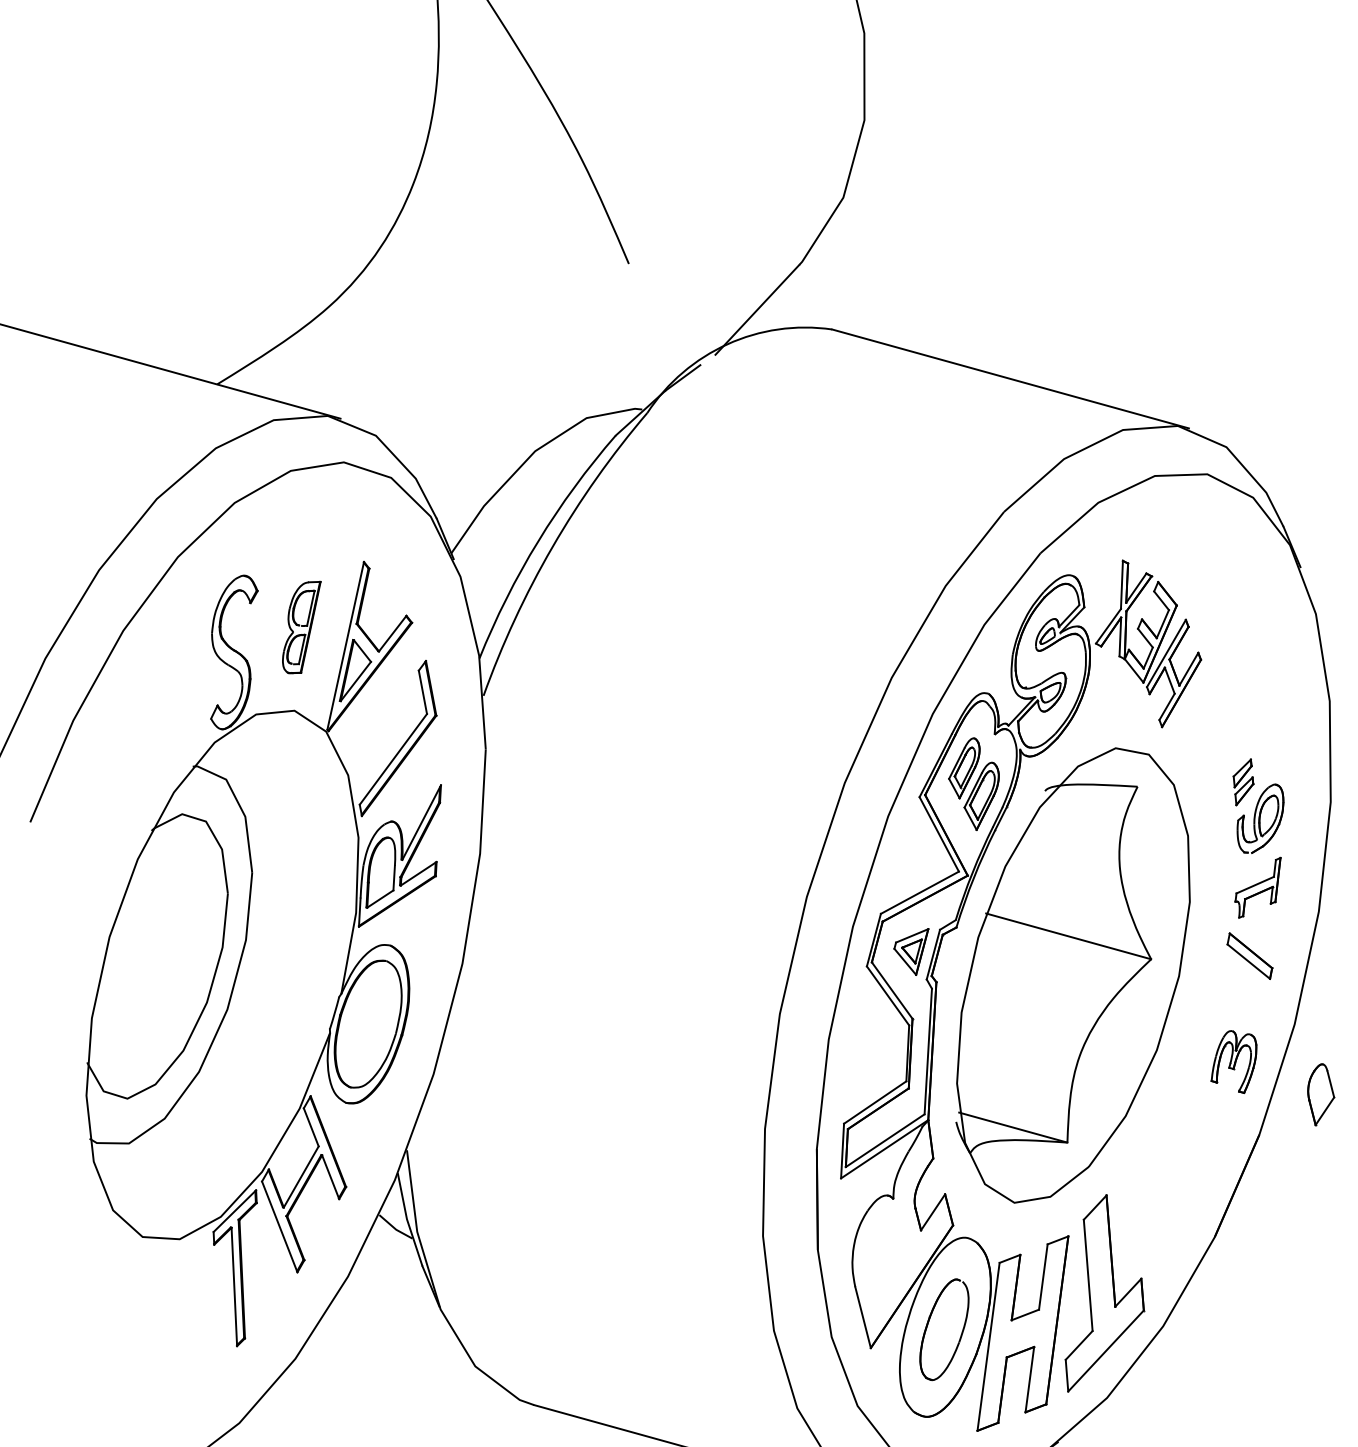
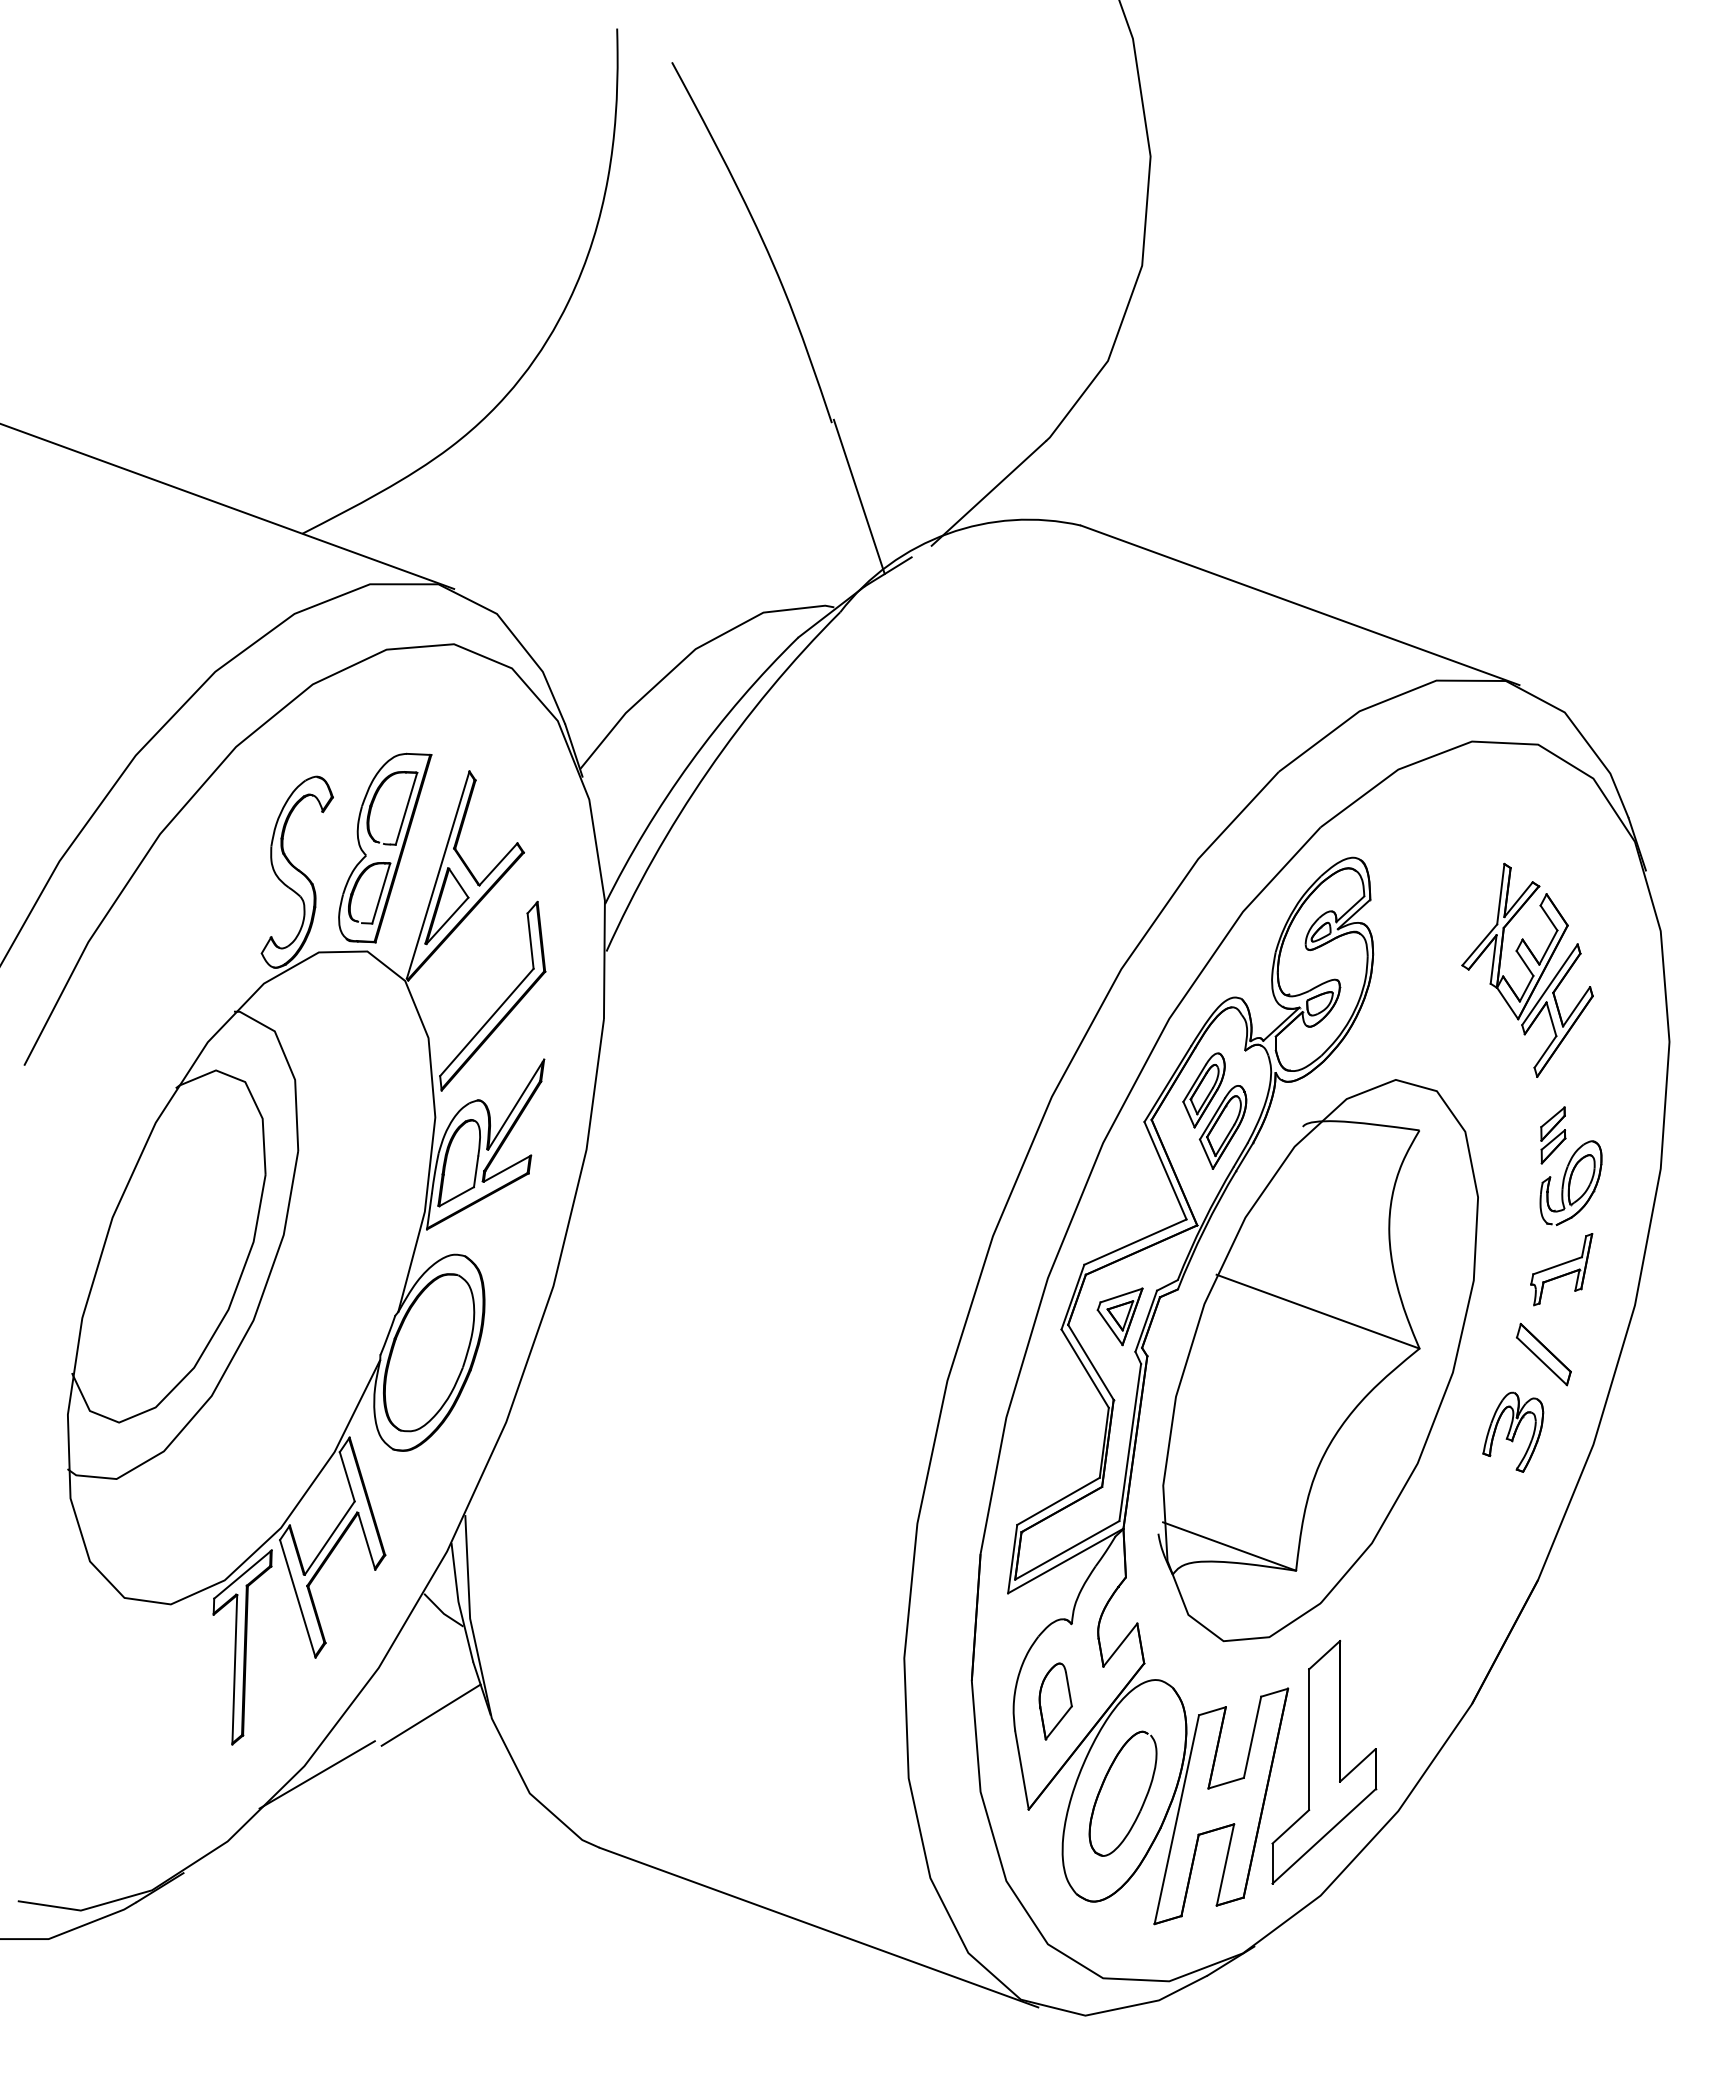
line: (654, 320) -> (858, 496), added
part: (302, 627) -> (385, 847), size x1.67
part: (1147, 642) -> (1527, 969), moved
part: (1234, 1061) -> (1513, 1431), moved
part: (1320, 1094) -> (1055, 1701), moved
line: (391, 1310) -> (430, 1714), added
line: (305, 1364) -> (316, 1774), added

